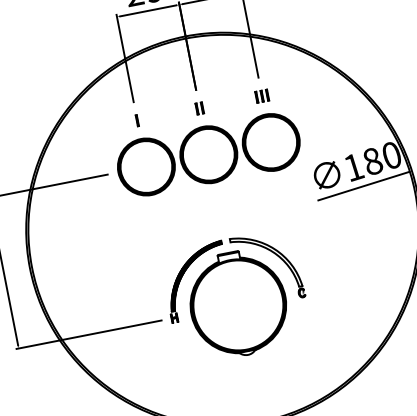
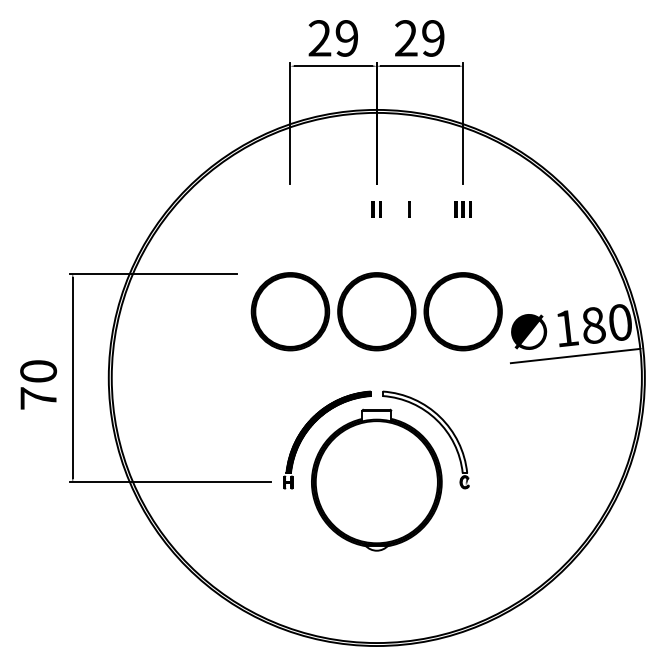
line: (137, 120) -> (409, 209), moved
part: (208, 154) -> (376, 311), moved

